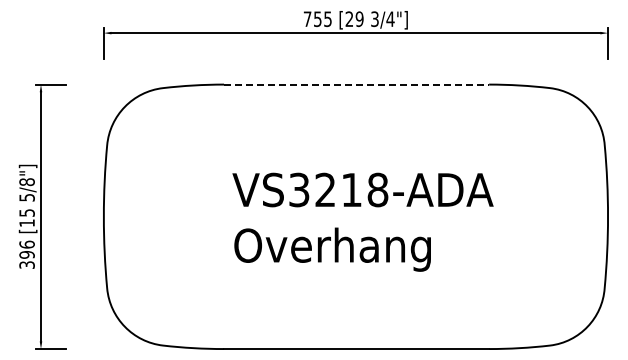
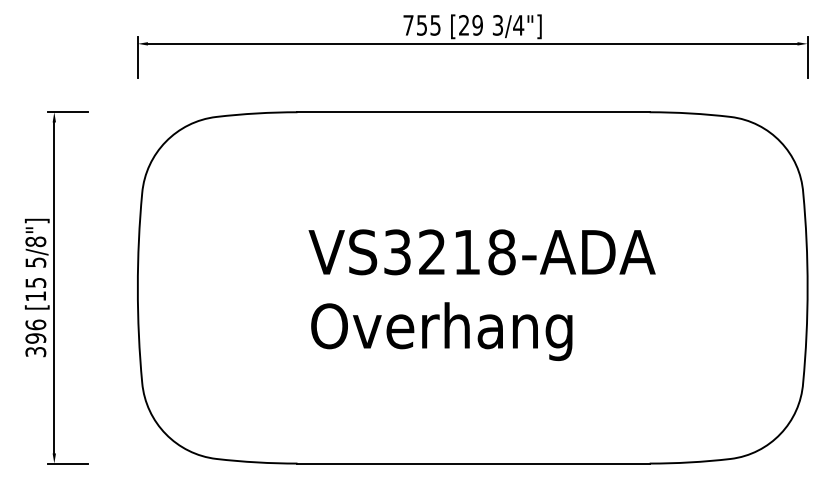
line: (356, 84) -> (473, 112), dashed -> solid

